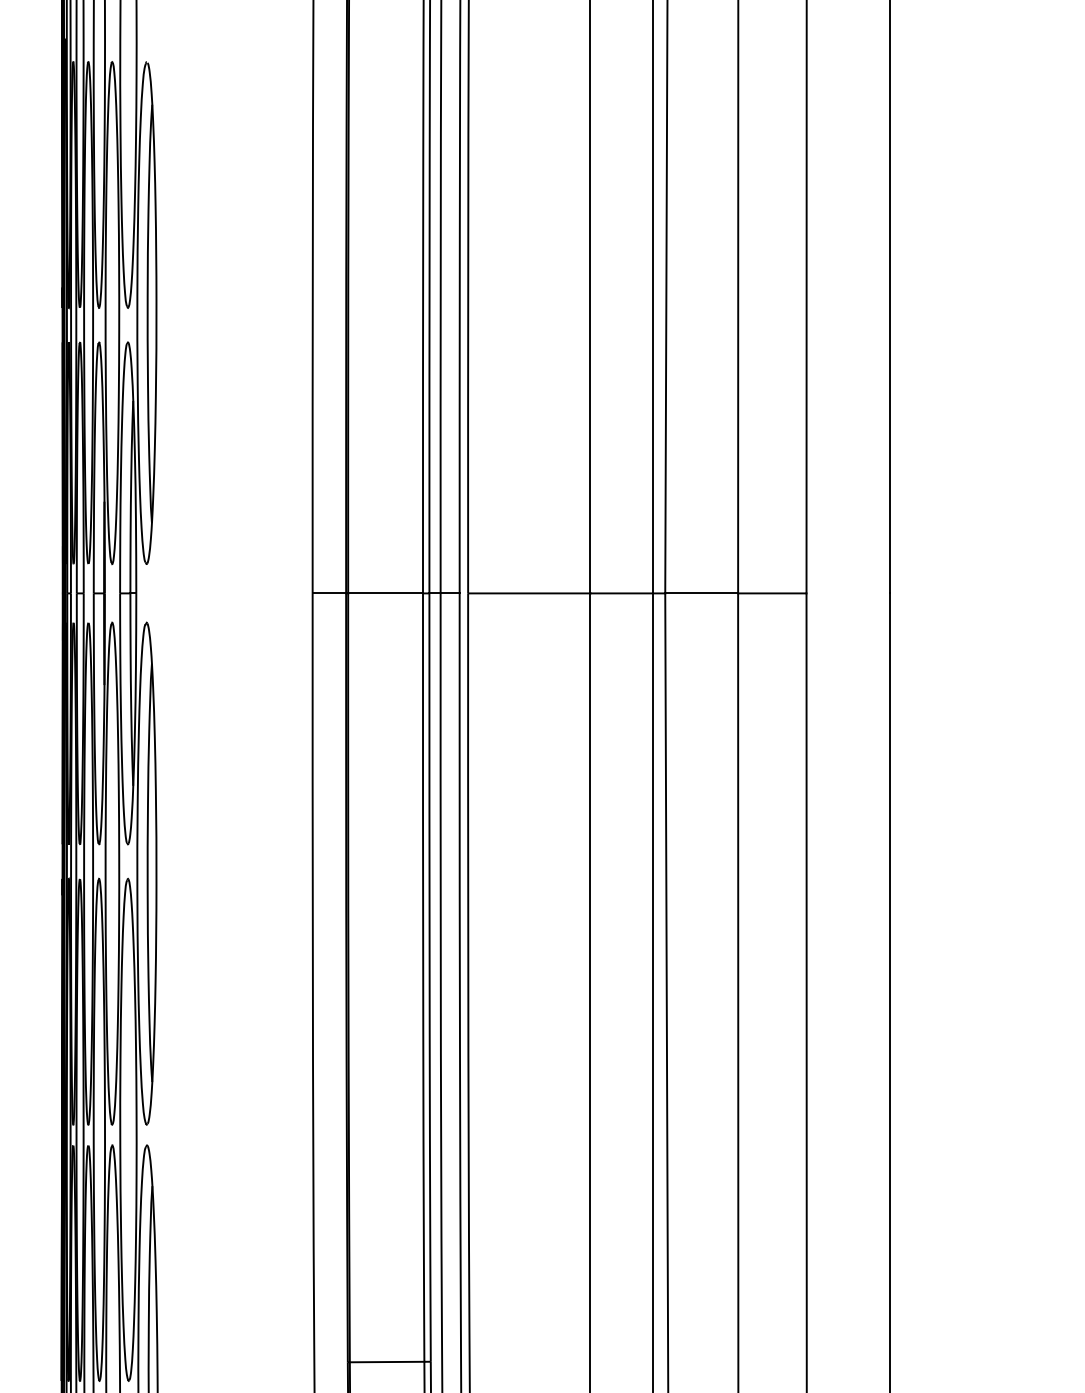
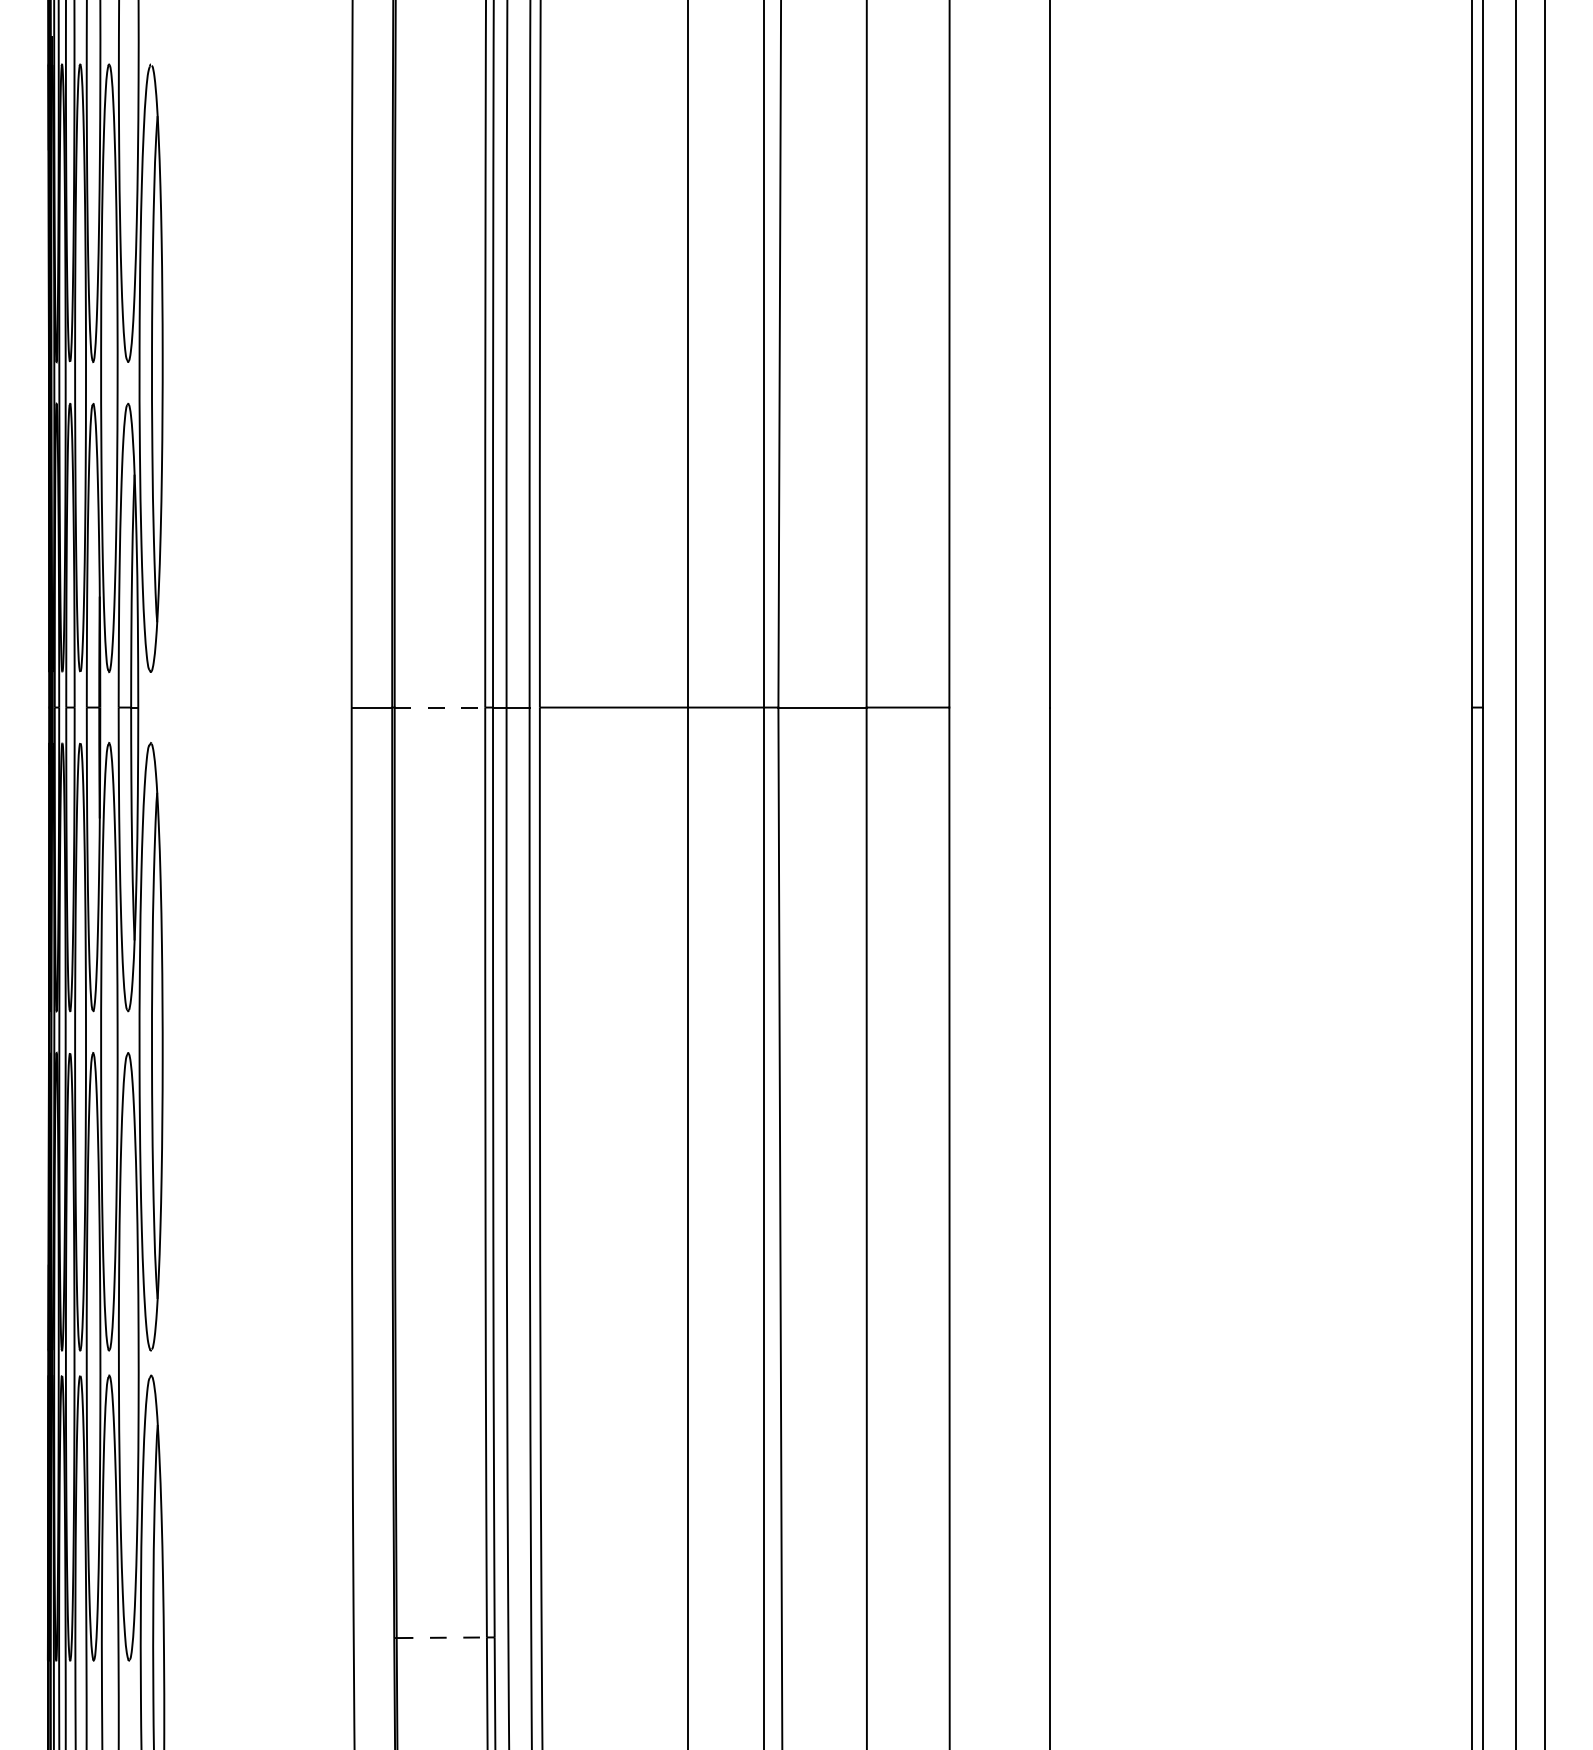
line: (386, 593) -> (440, 707), solid -> dashed
line: (387, 1361) -> (442, 1637), solid -> dashed

